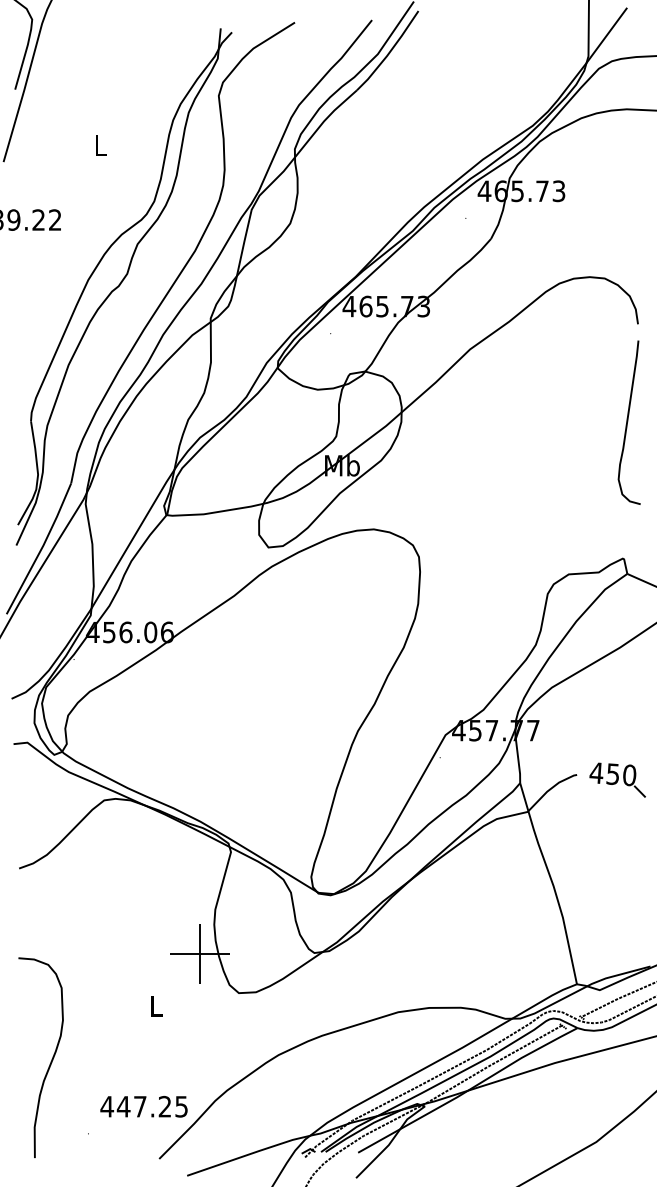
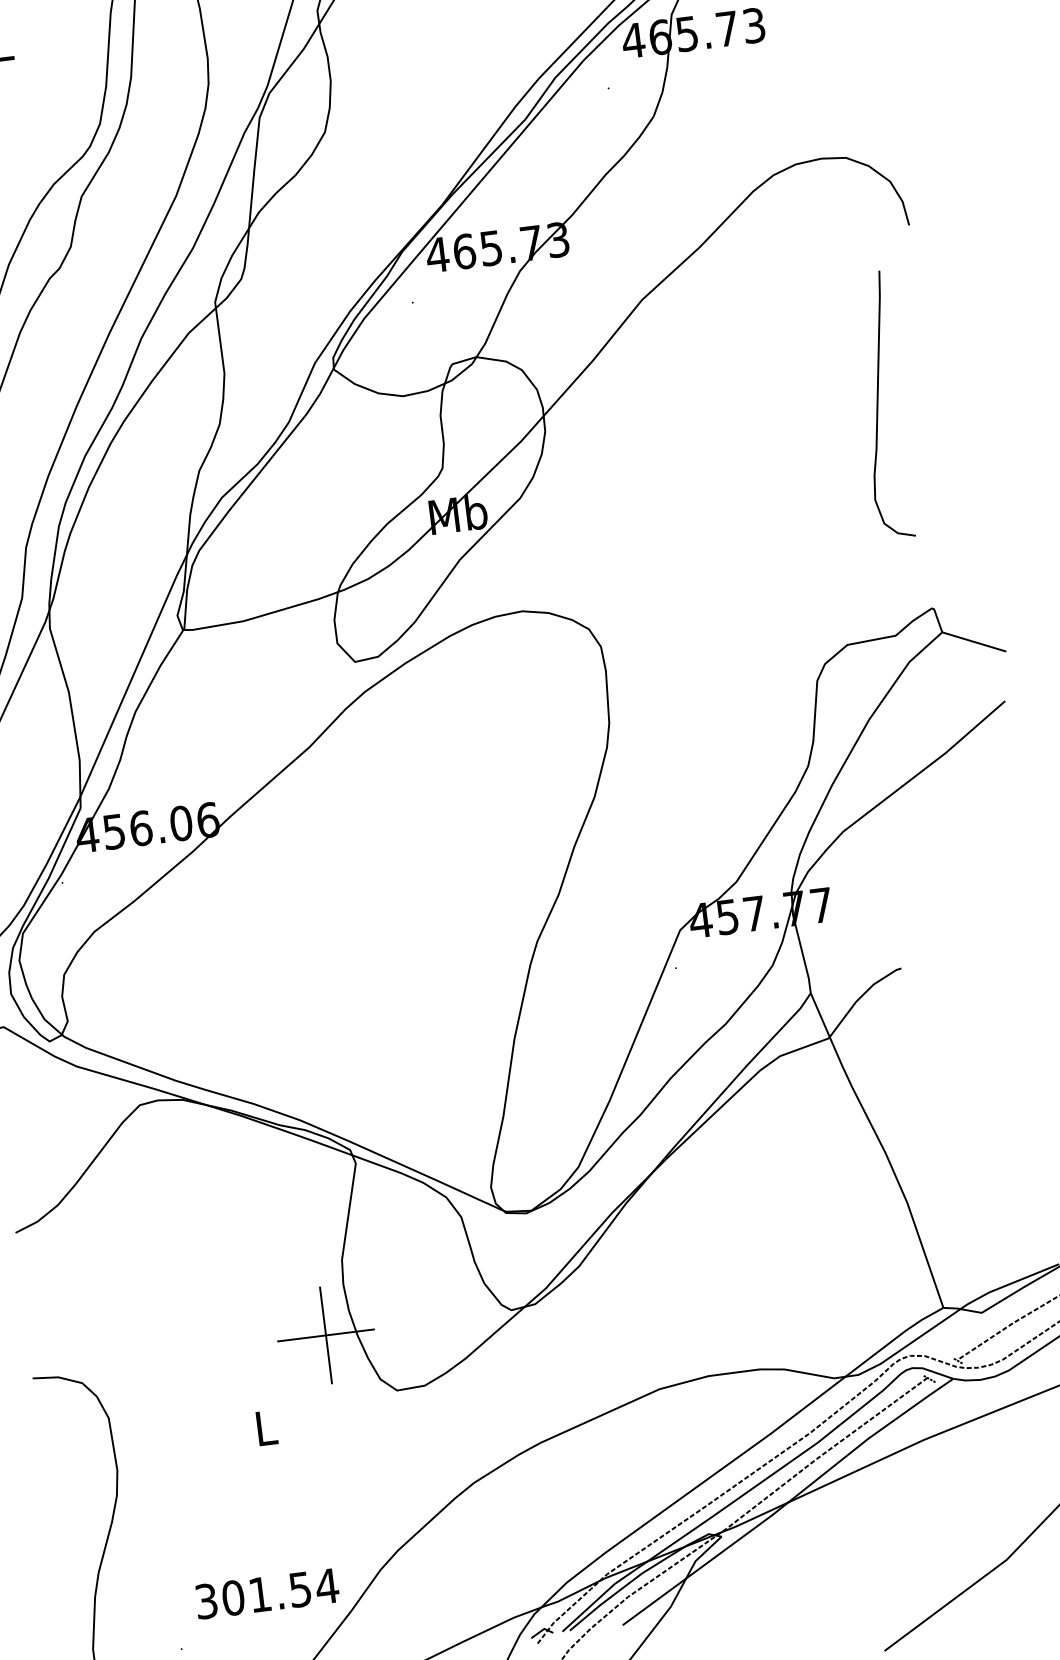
curve: (628, 421) -> (879, 403), moved
part: (617, 779) -> (967, 967), removed
text: (144, 1106) -> (266, 1593), 447.25 -> 301.54

